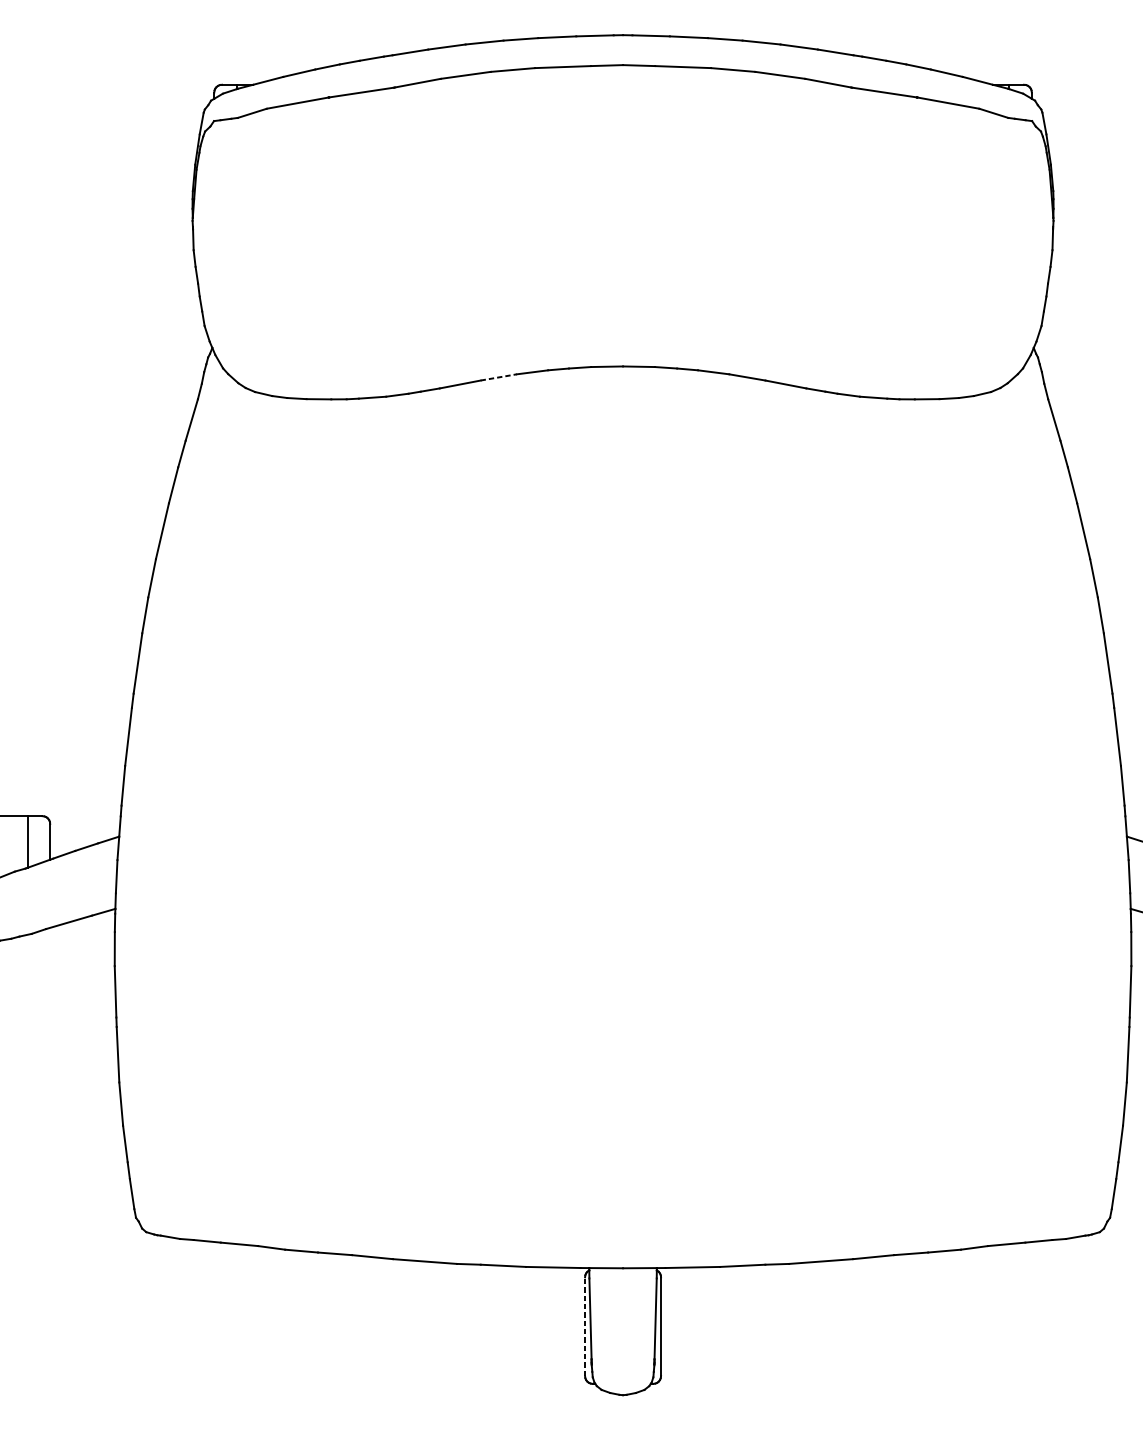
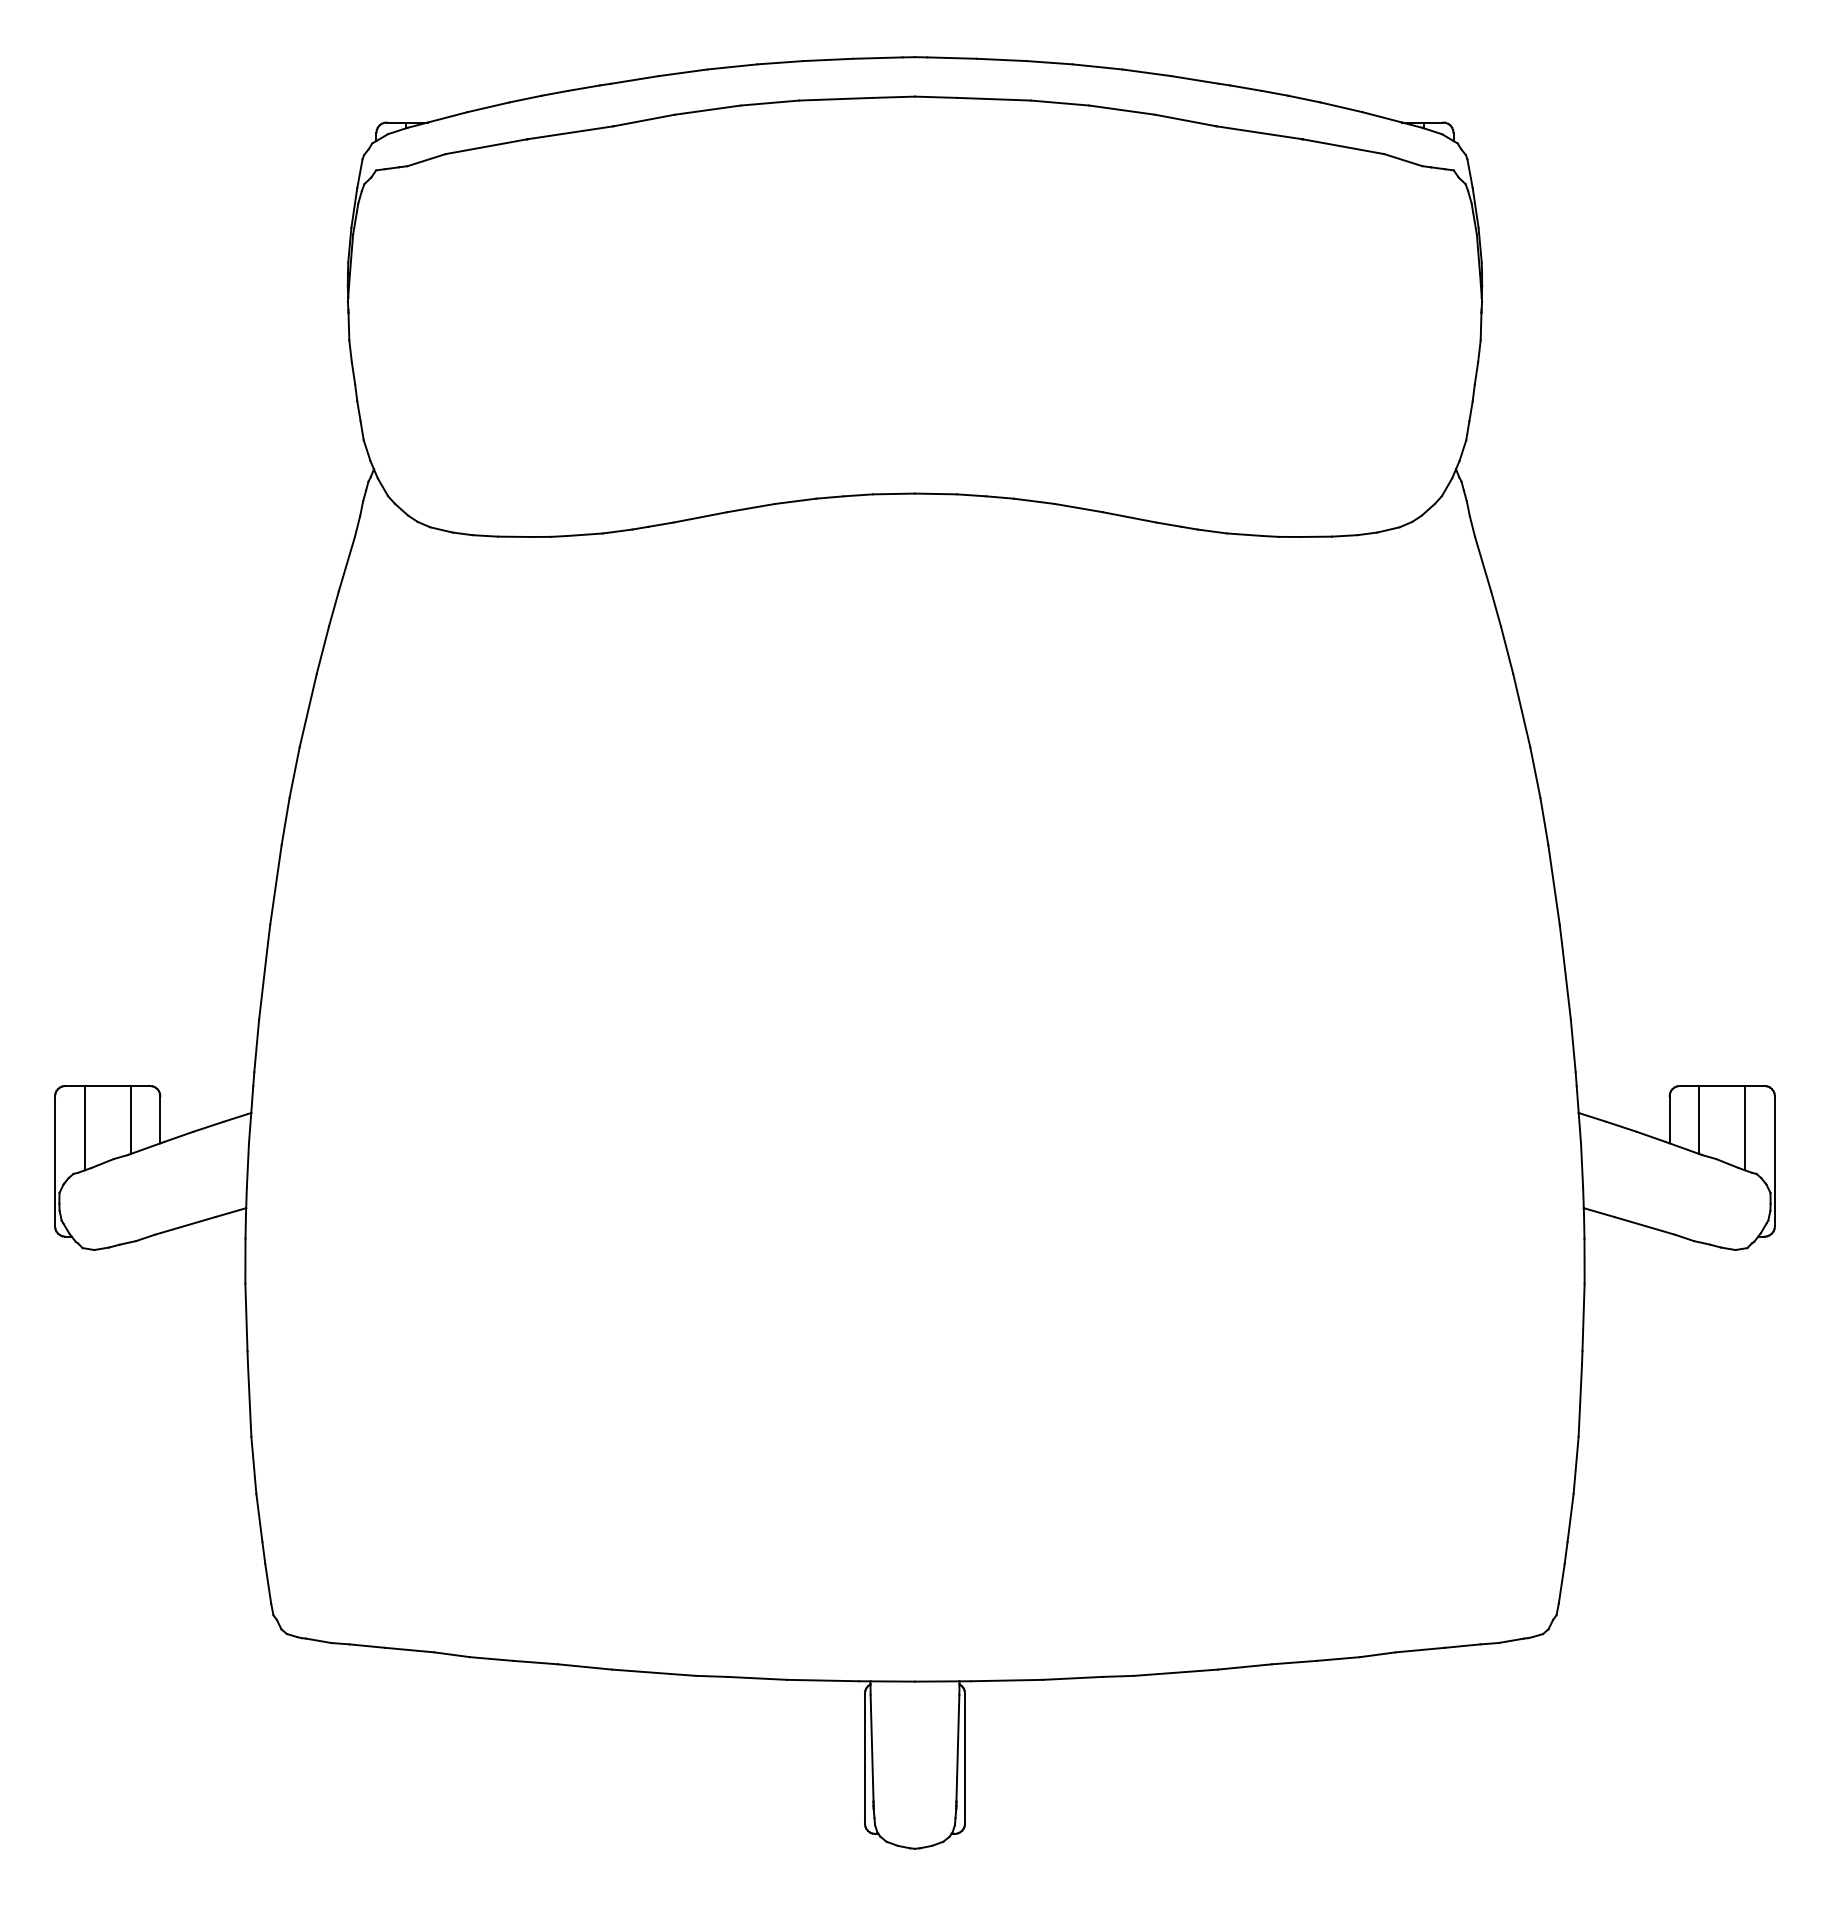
line: (498, 377) -> (751, 507), dashed -> solid
line: (584, 1326) -> (864, 1758), dashed -> solid

